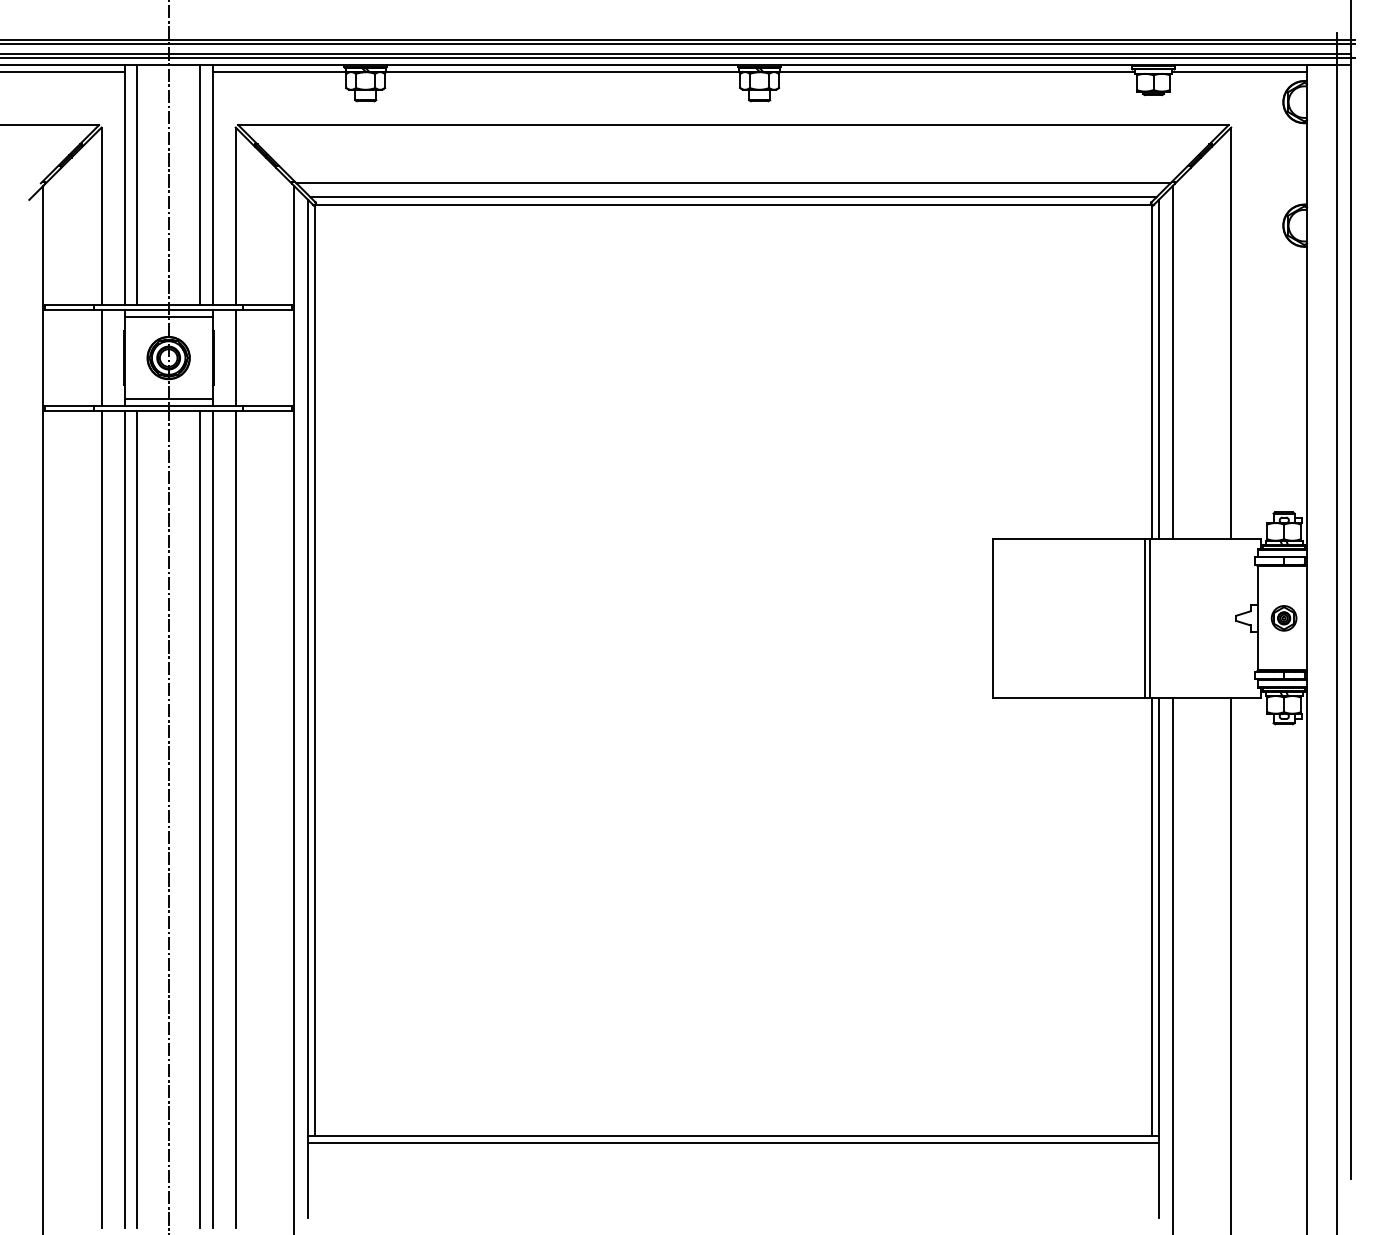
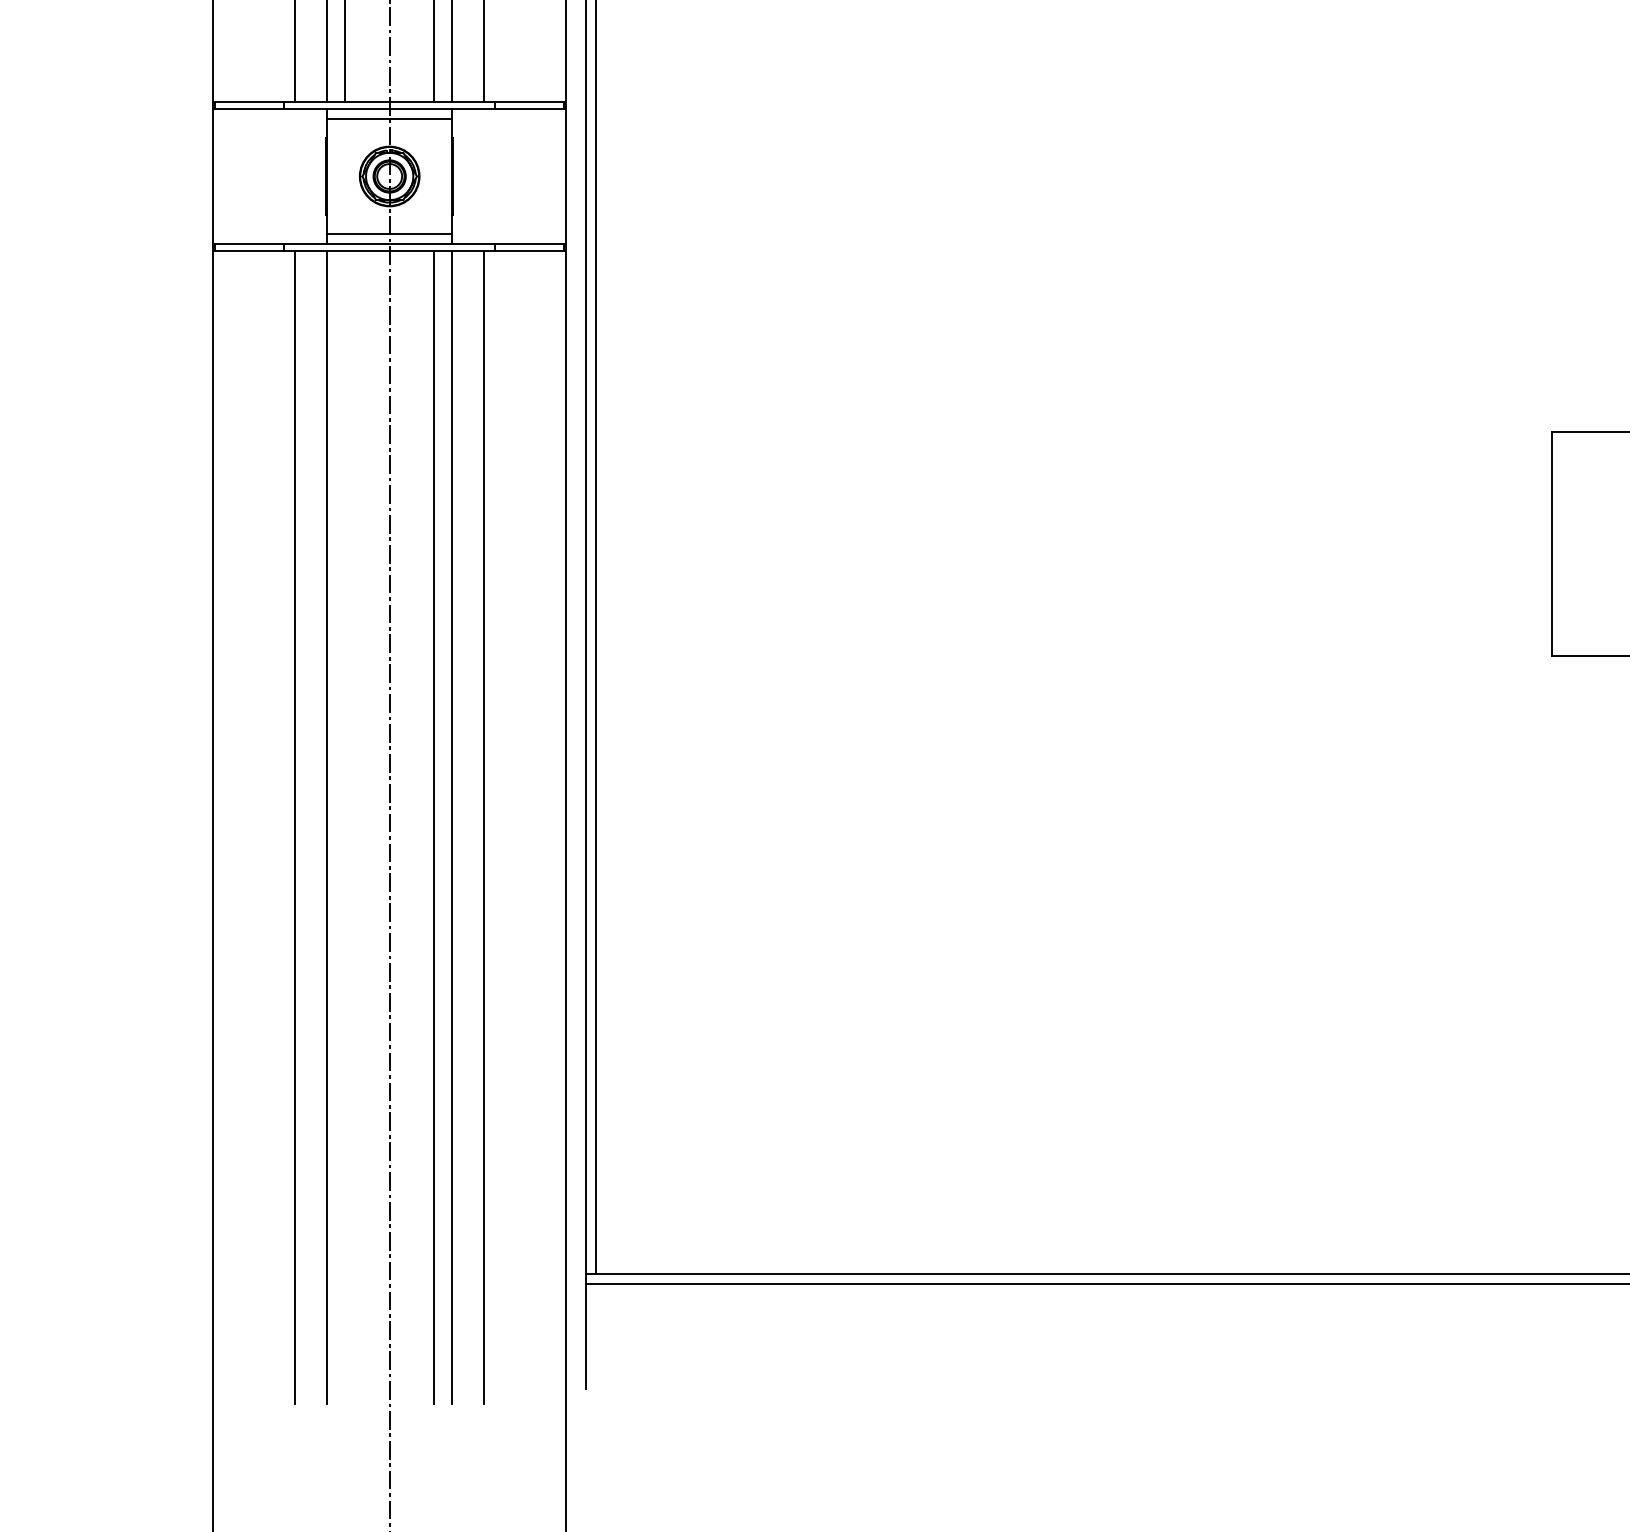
line: (101, 357) -> (294, 175), removed
line: (235, 357) -> (483, 175), removed
line: (136, 819) -> (344, 827), removed

